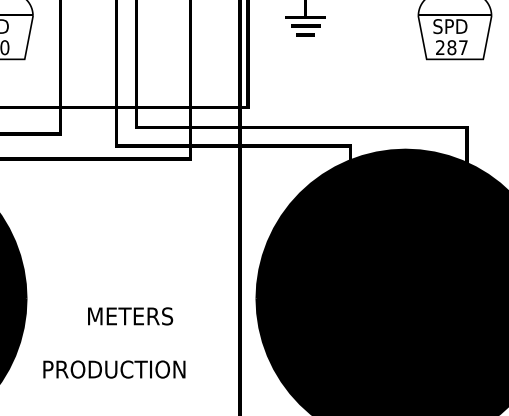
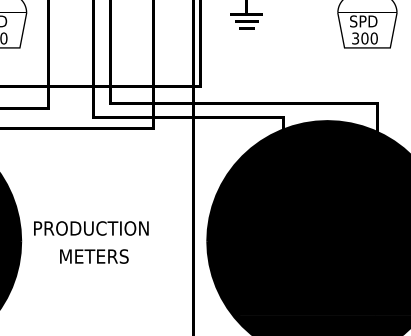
text: (451, 47) -> (364, 38), 287 -> 300
text: (130, 316) -> (94, 256), moved
text: (114, 369) -> (91, 228), moved

